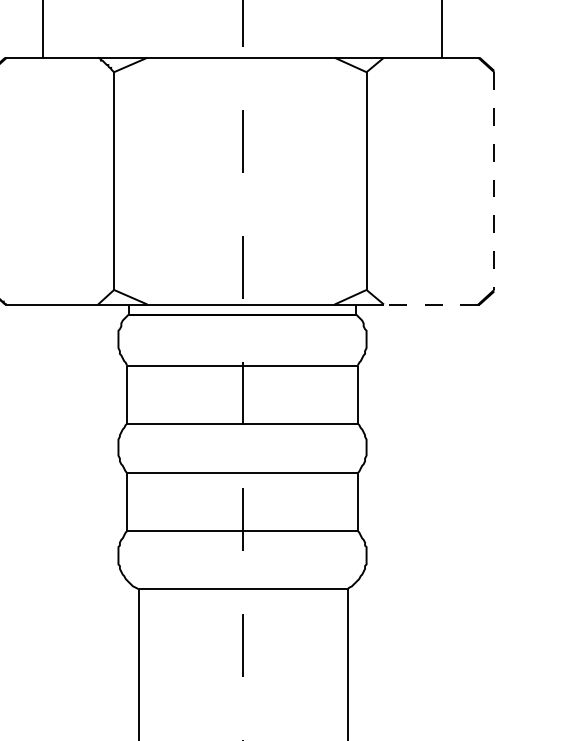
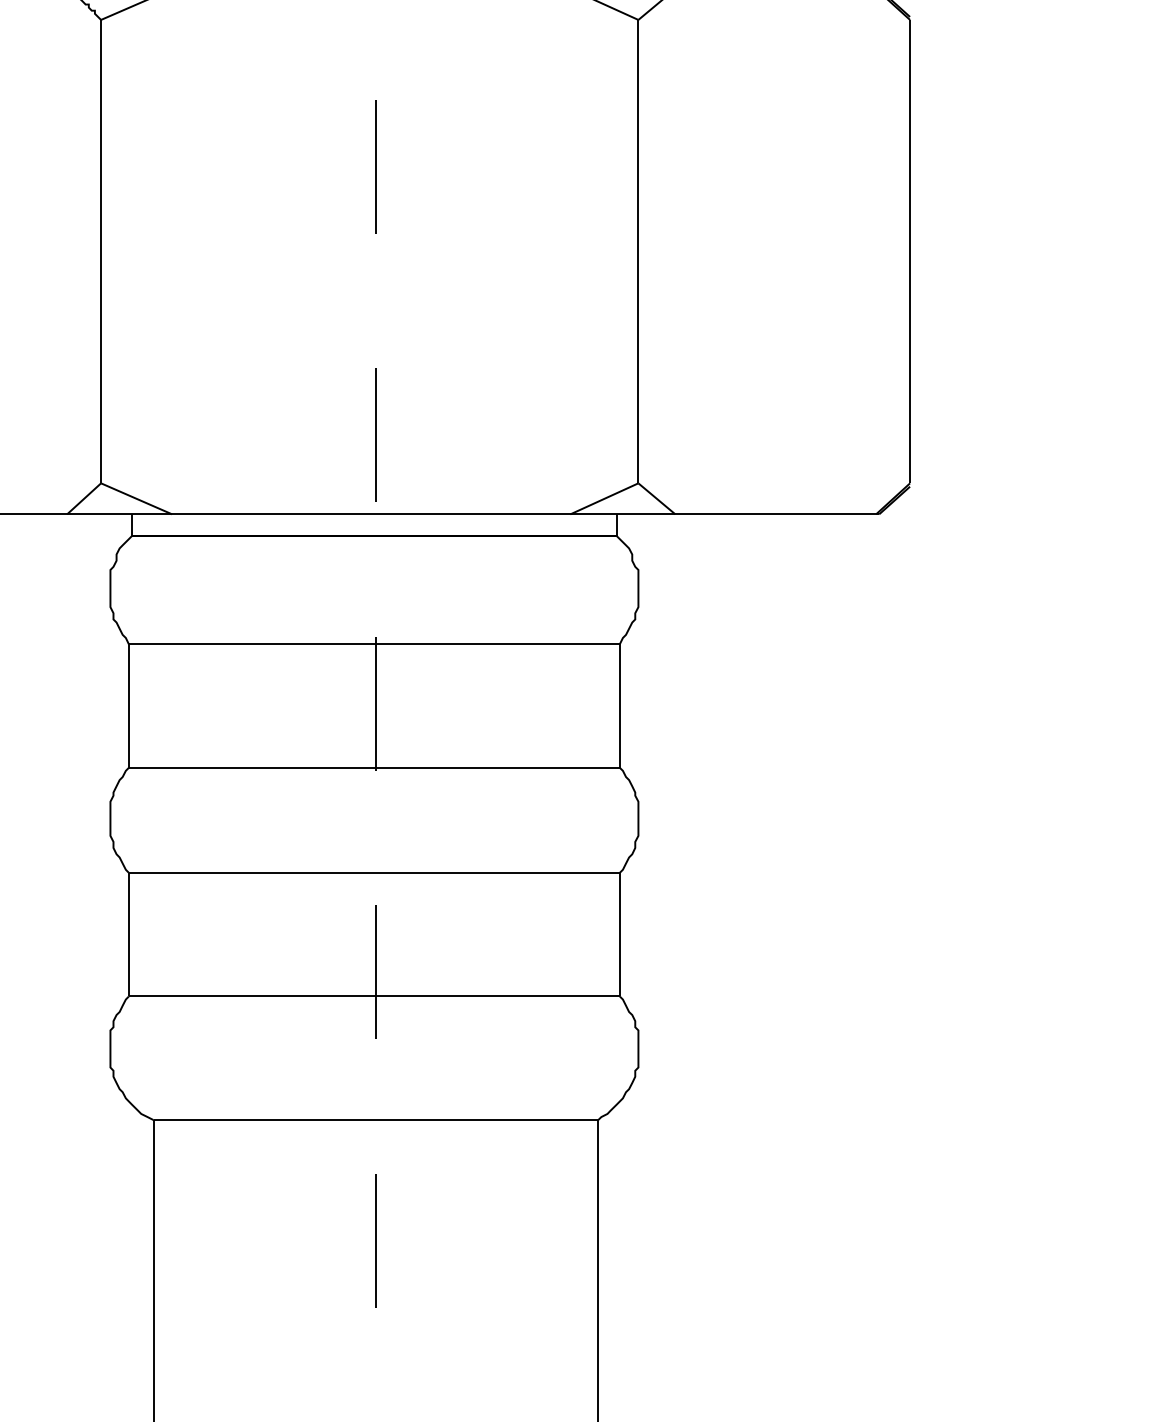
line: (494, 181) -> (910, 252), dashed -> solid
line: (430, 304) -> (774, 514), dashed -> solid

